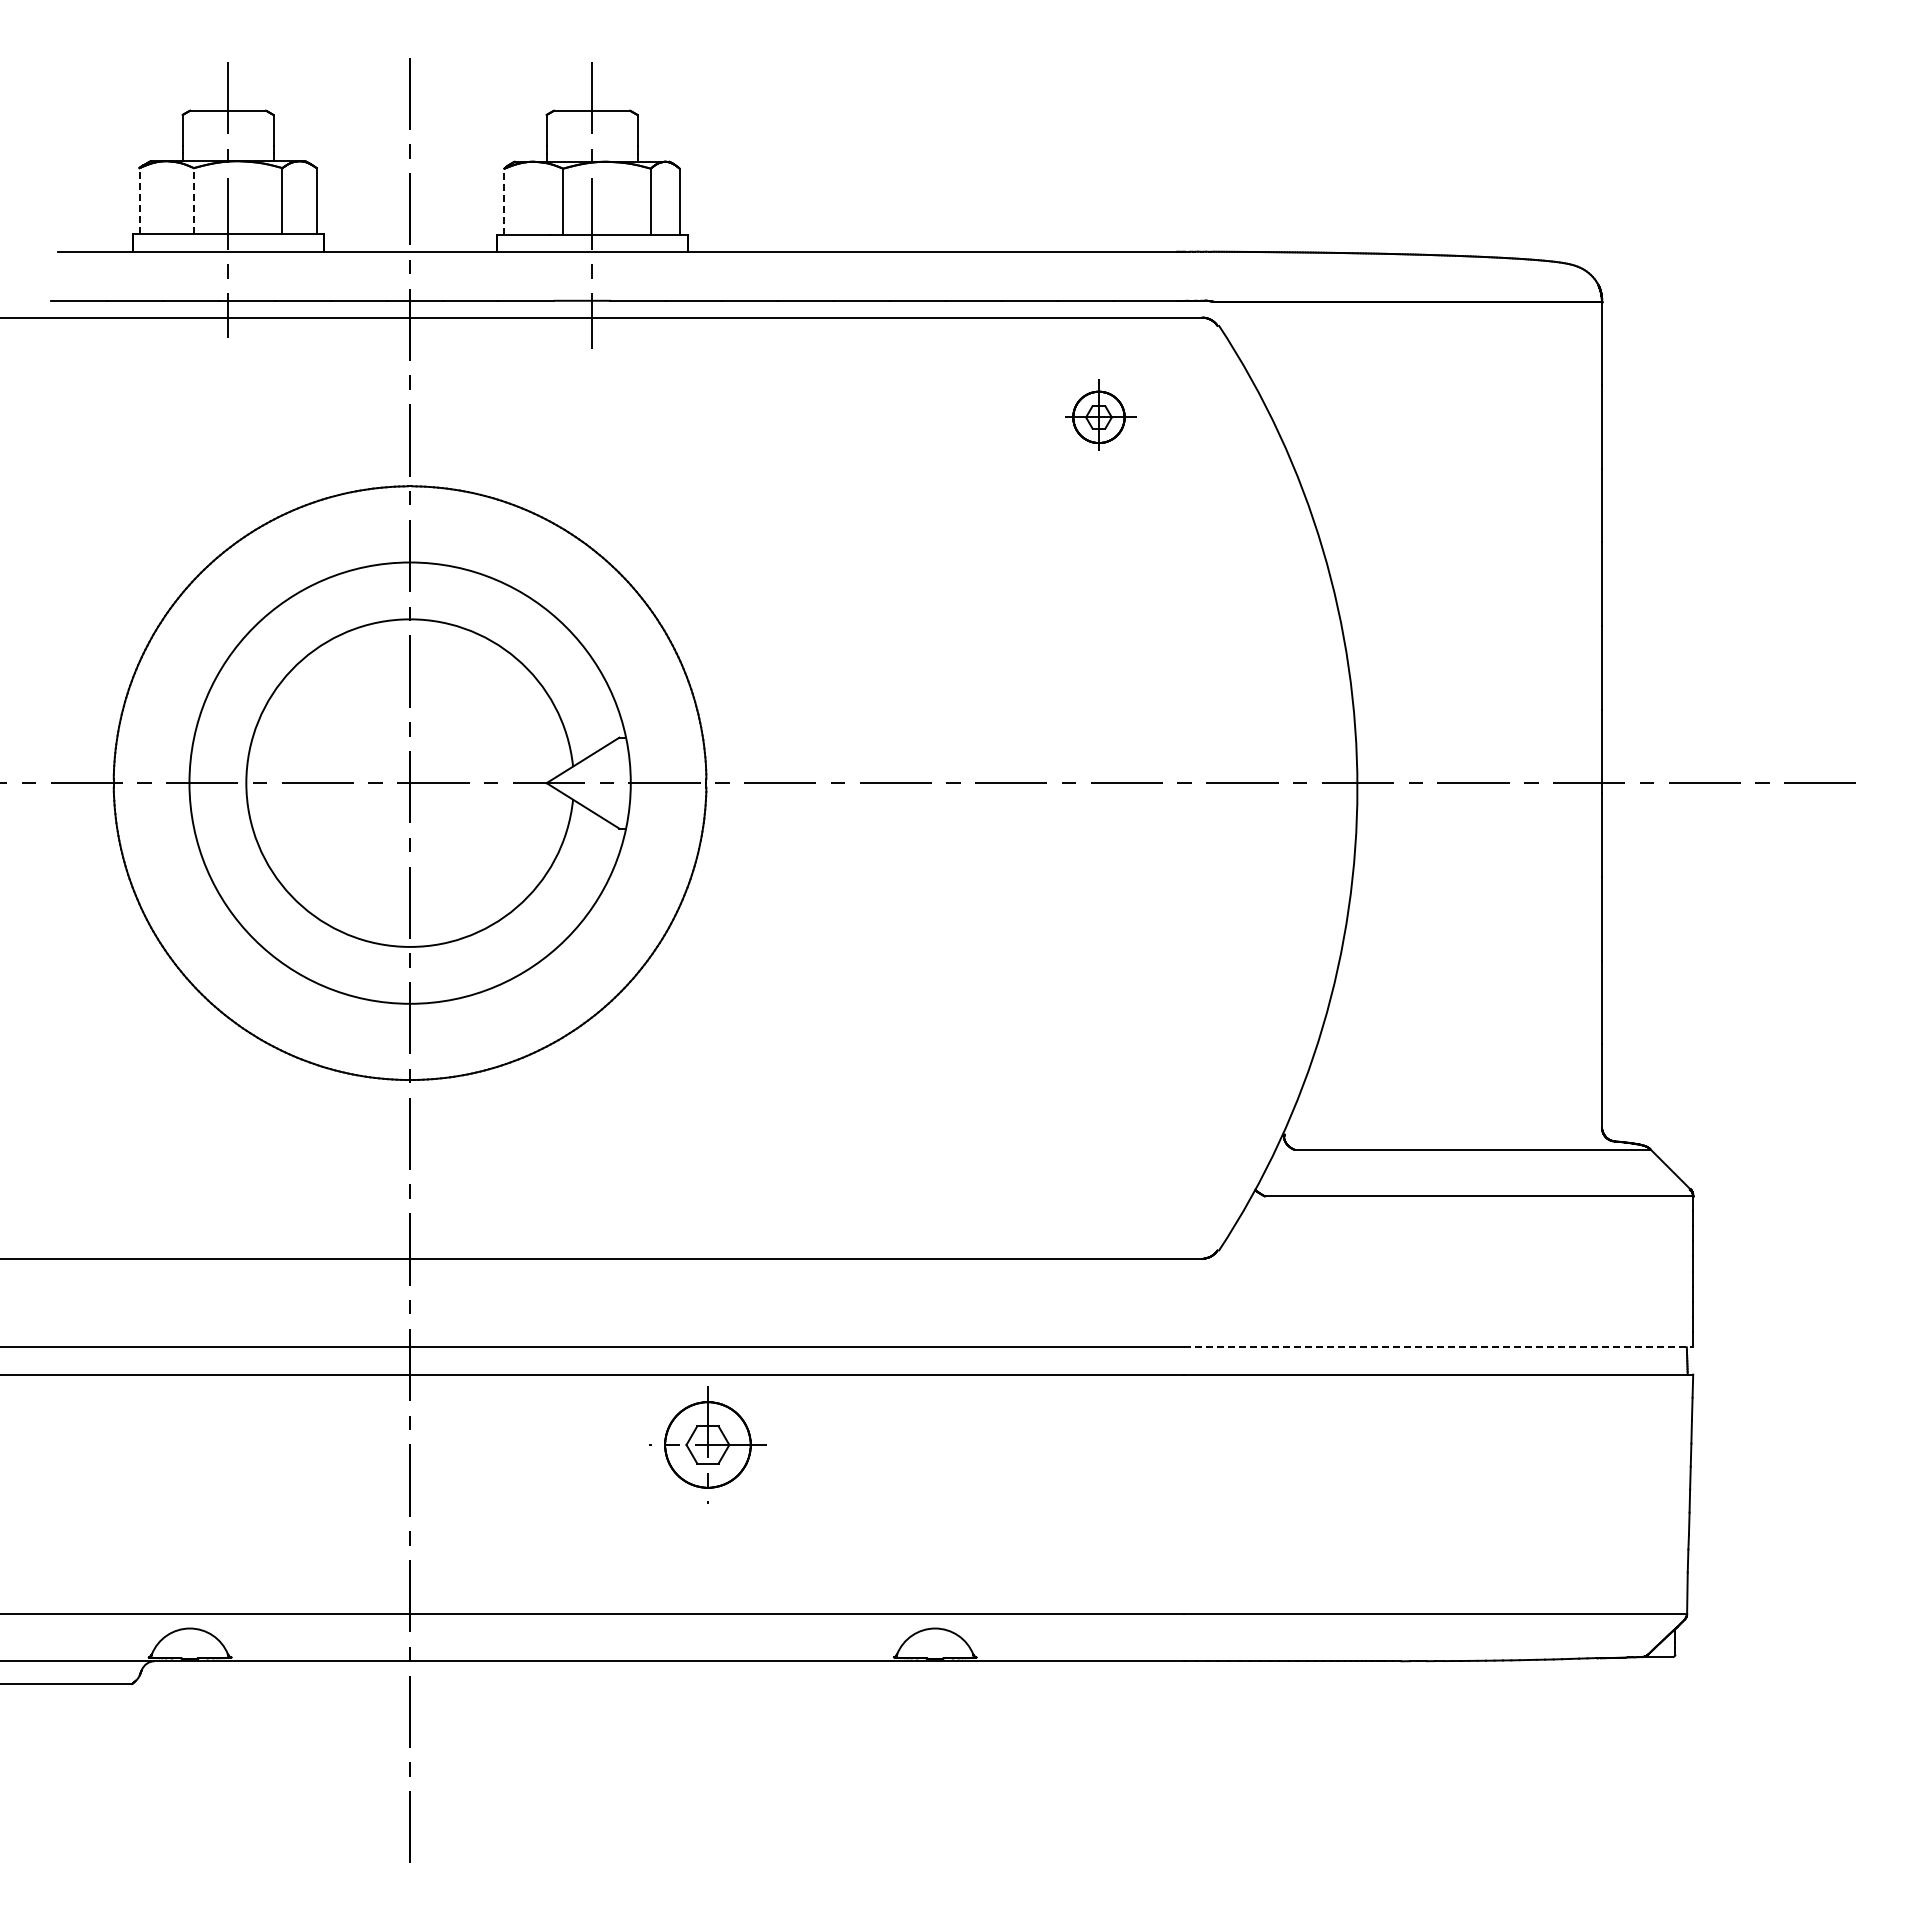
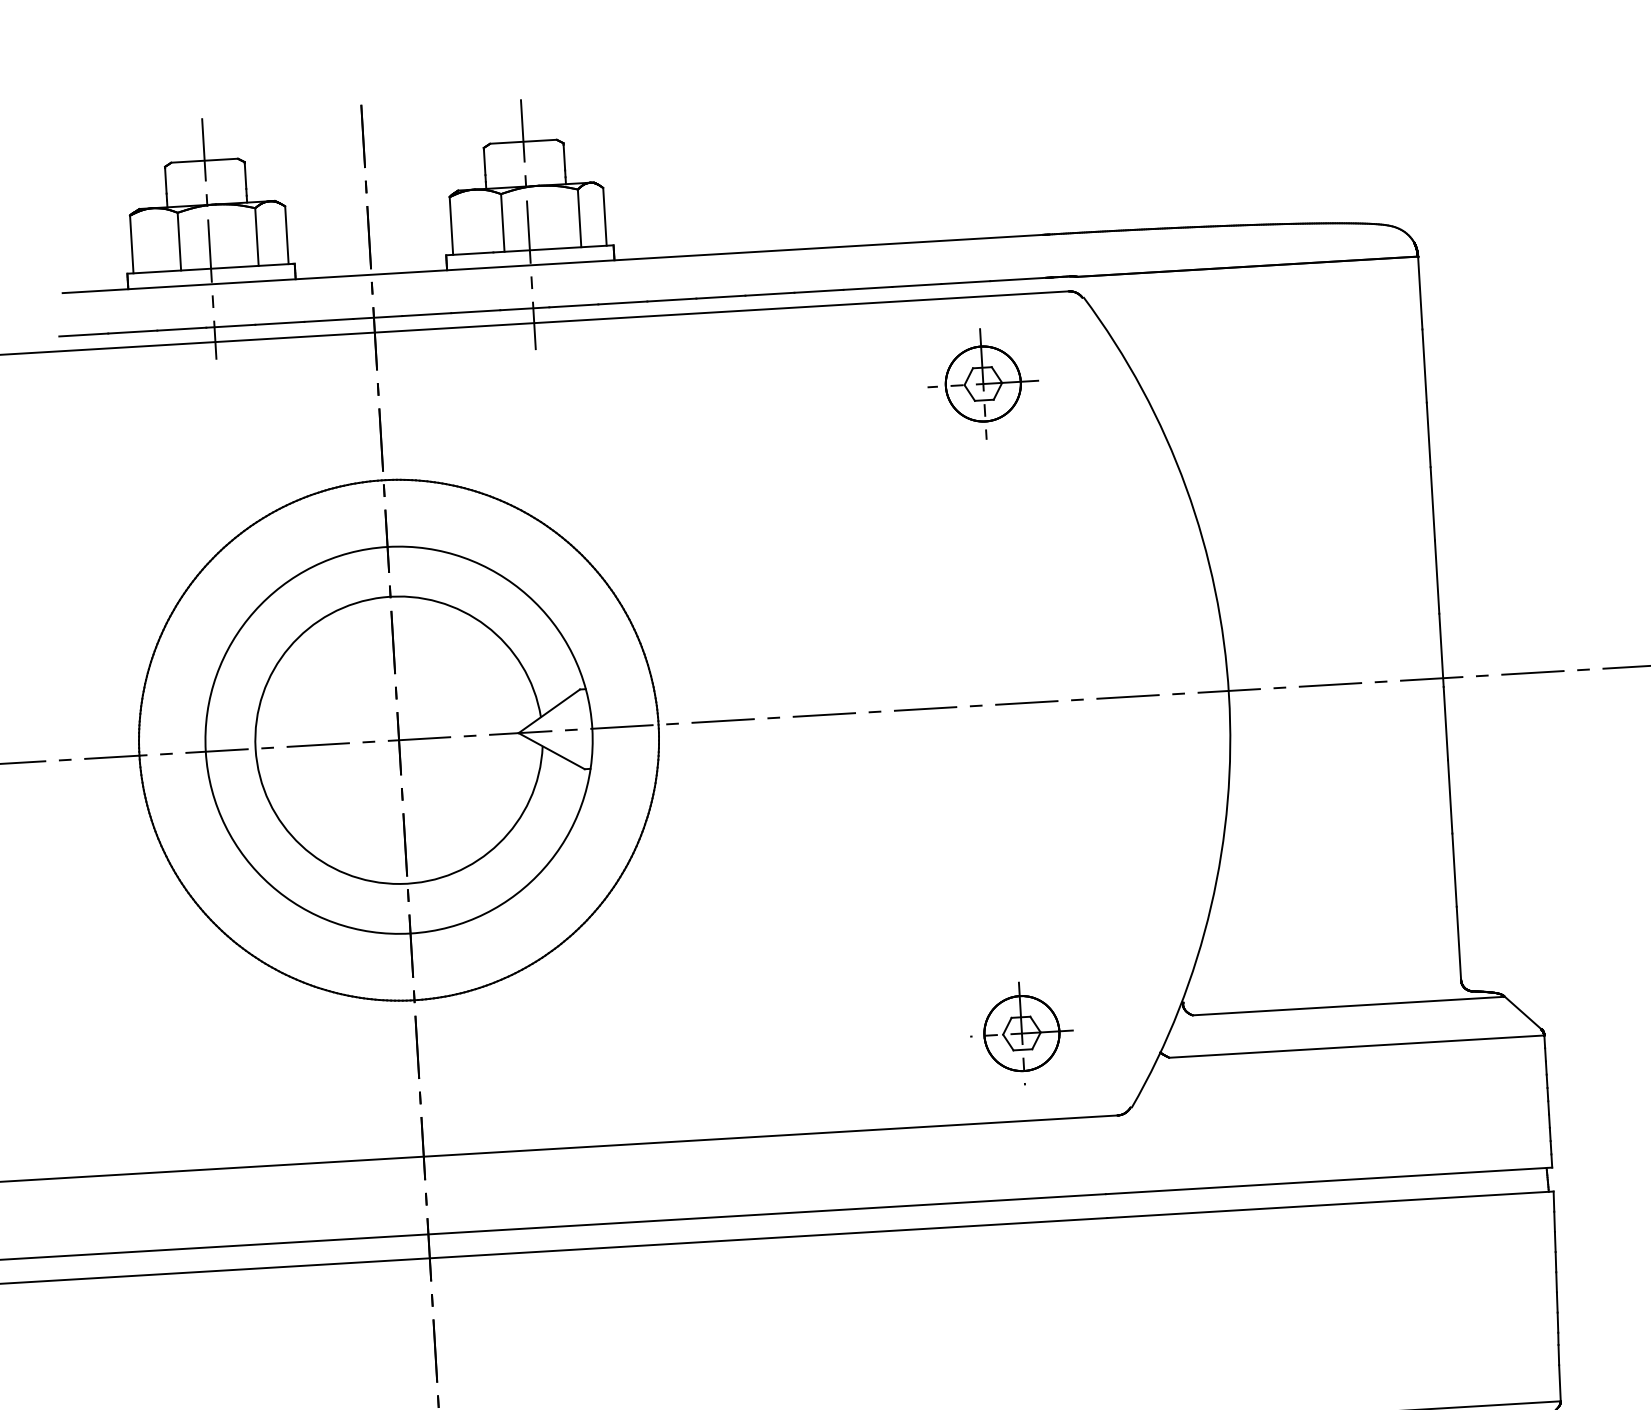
line: (139, 201) -> (131, 244), dashed -> solid
line: (193, 201) -> (179, 242), dashed -> solid
line: (504, 201) -> (451, 225), dashed -> solid
part: (1098, 417) -> (982, 384), size x1.67
line: (1438, 1347) -> (1329, 1181), dashed -> solid
part: (707, 1444) -> (1021, 1033), moved

